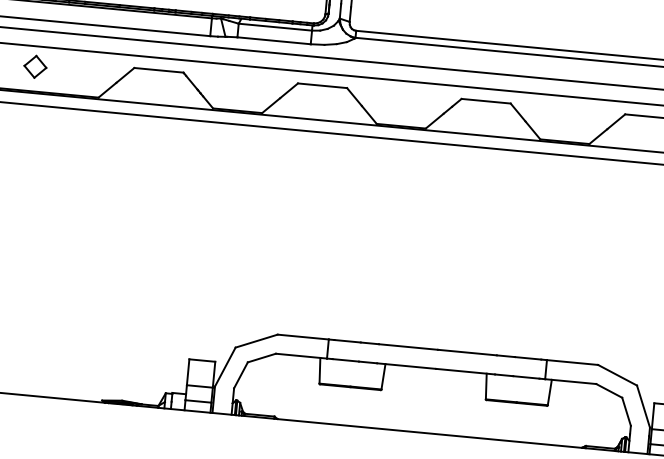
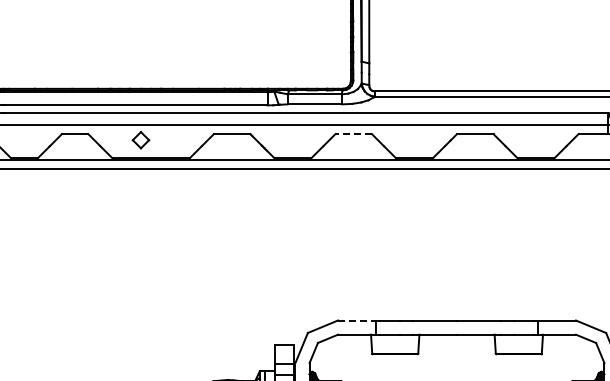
line: (322, 86) -> (353, 134), solid -> dashed
line: (302, 336) -> (356, 320), solid -> dashed

